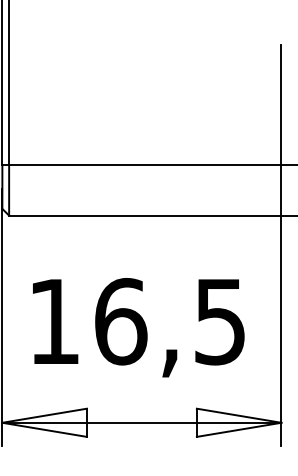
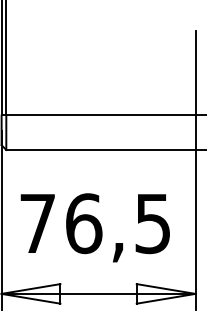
text: (54, 321) -> (37, 223), 16,5 -> 76,5

